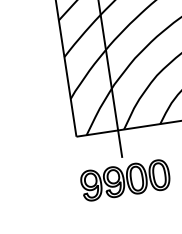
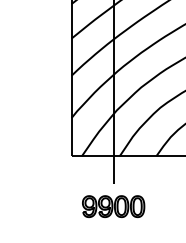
part: (125, 180) -> (113, 206), size x0.7

